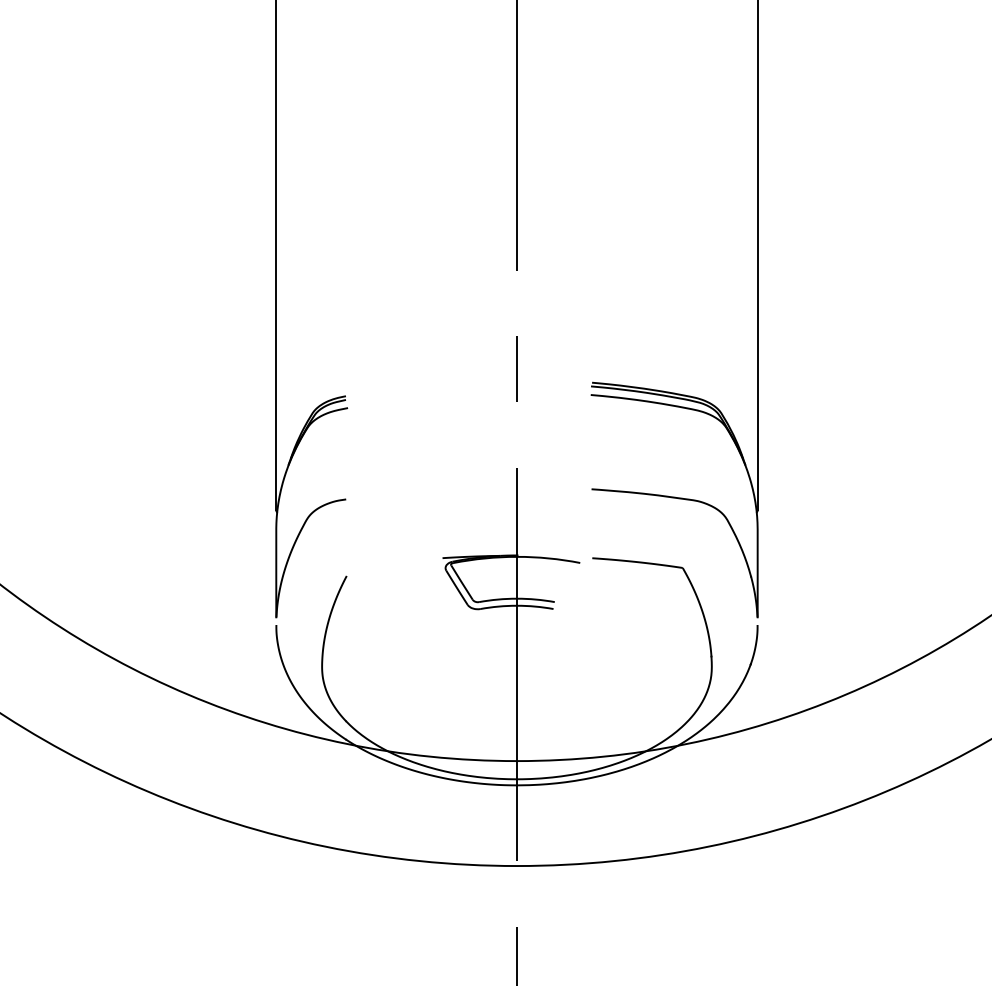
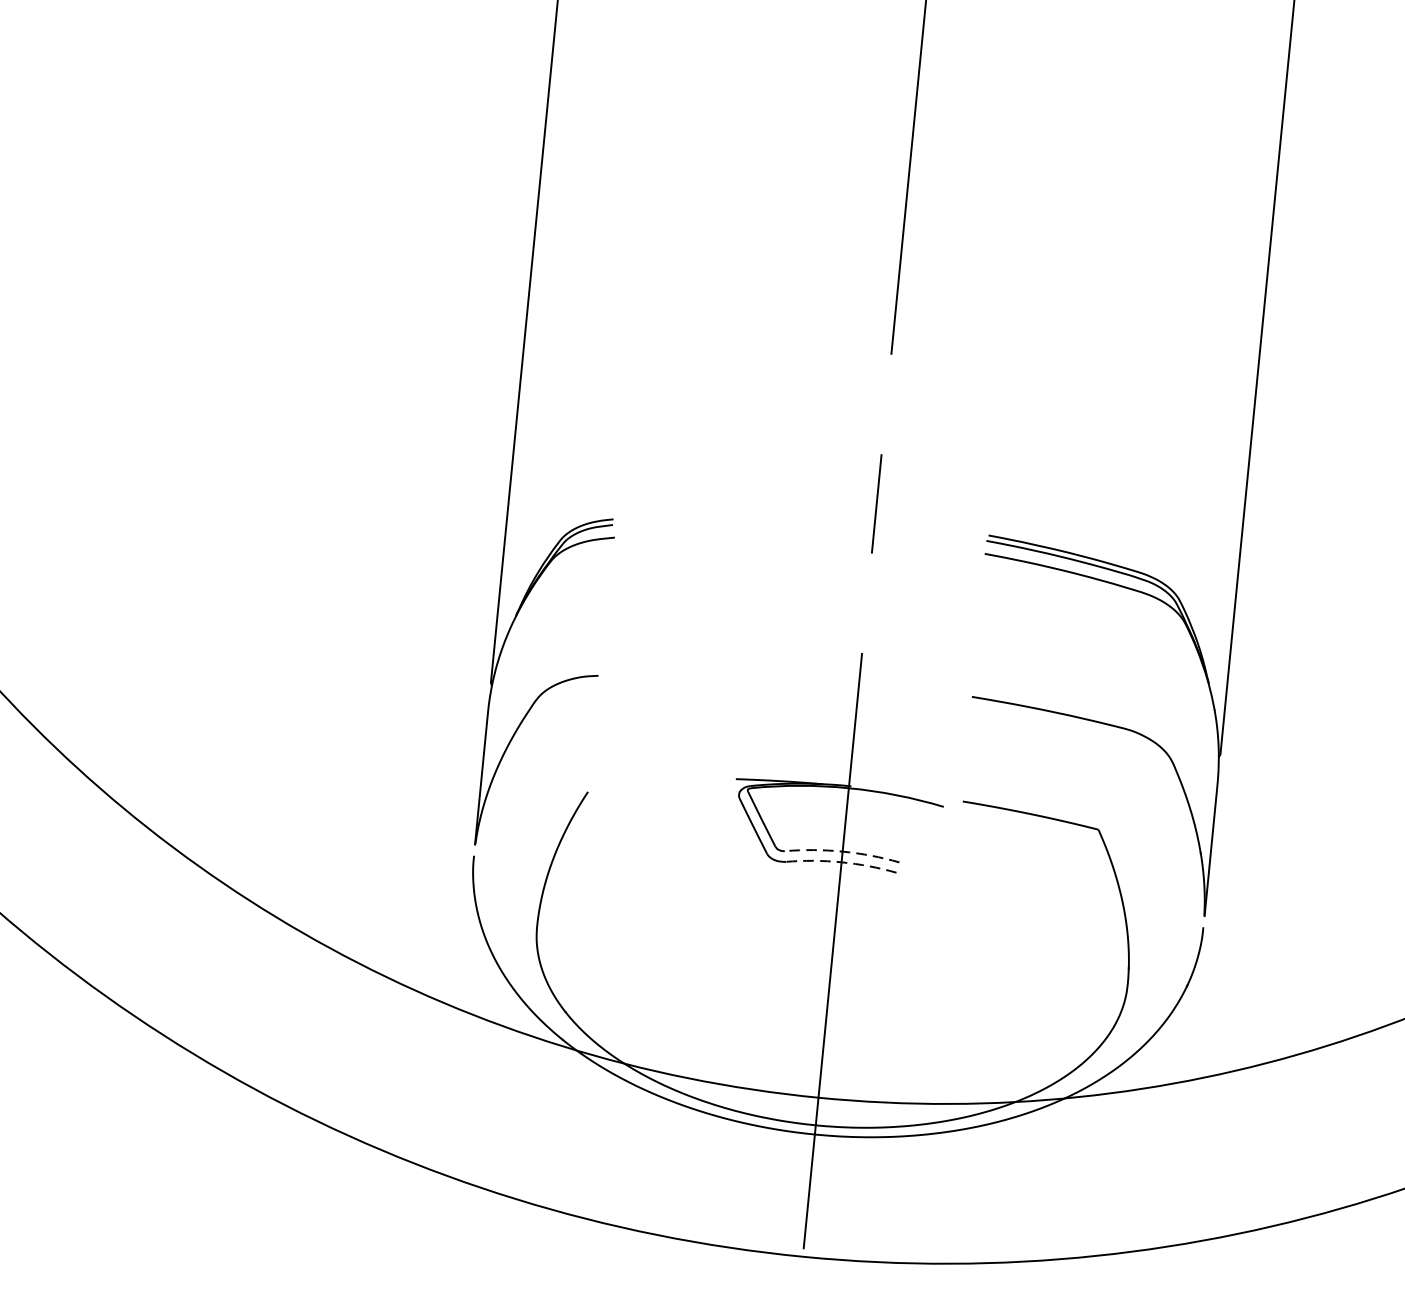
arc: (516, 598) -> (841, 851), solid -> dashed
arc: (516, 605) -> (840, 861), solid -> dashed

